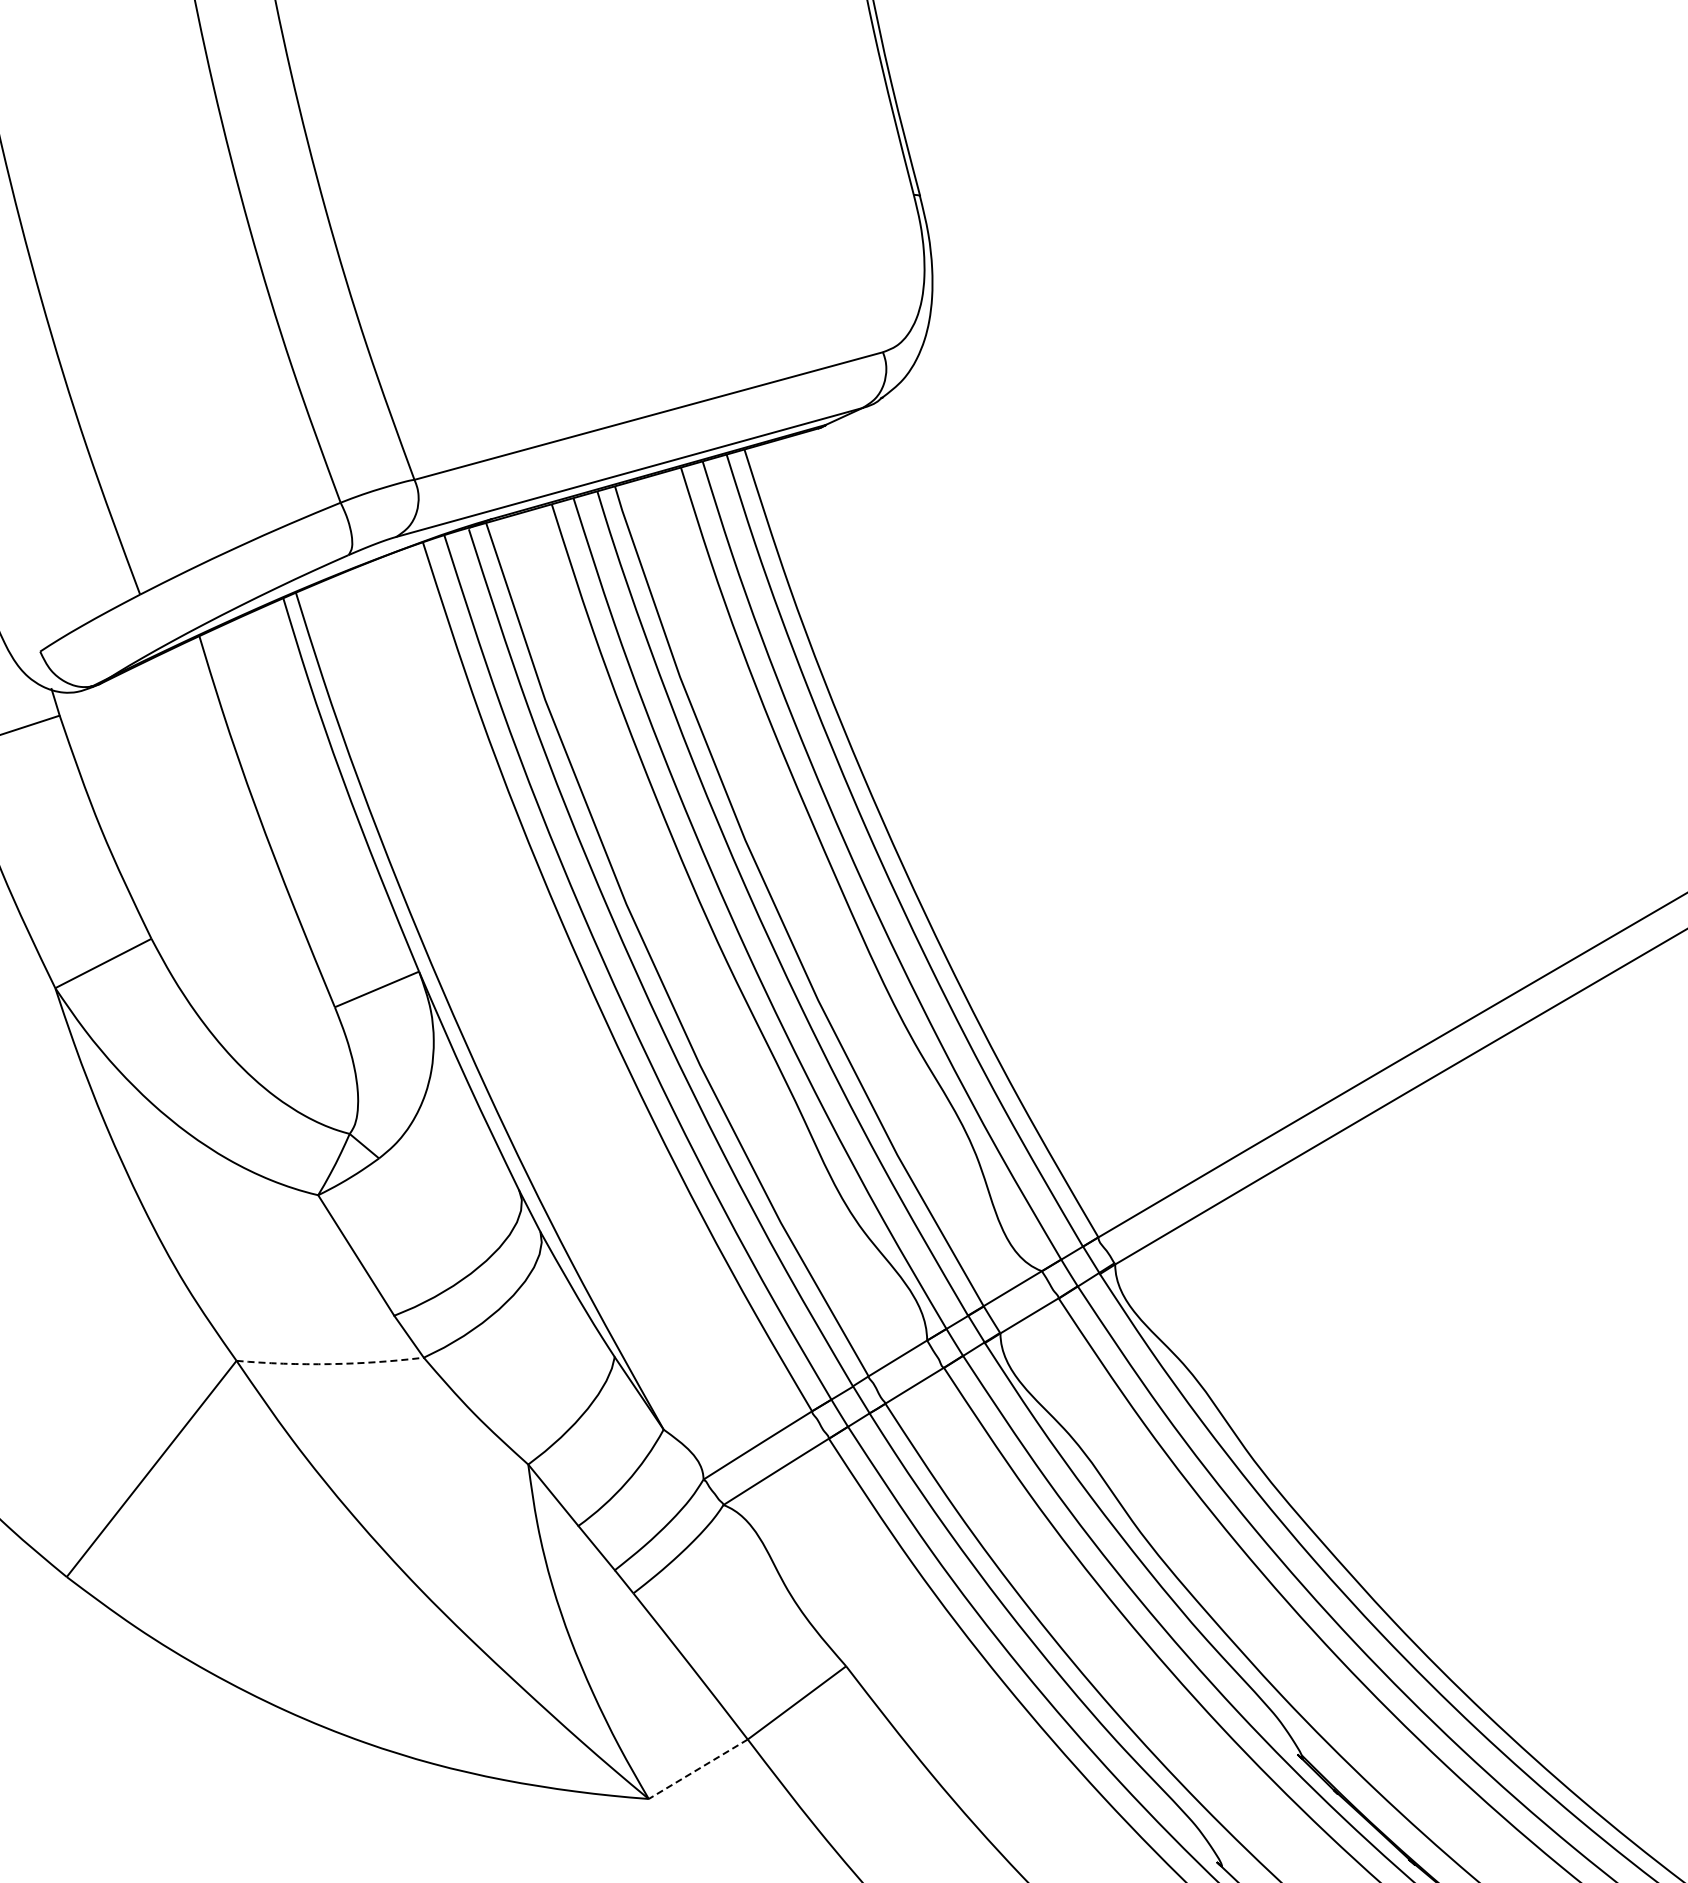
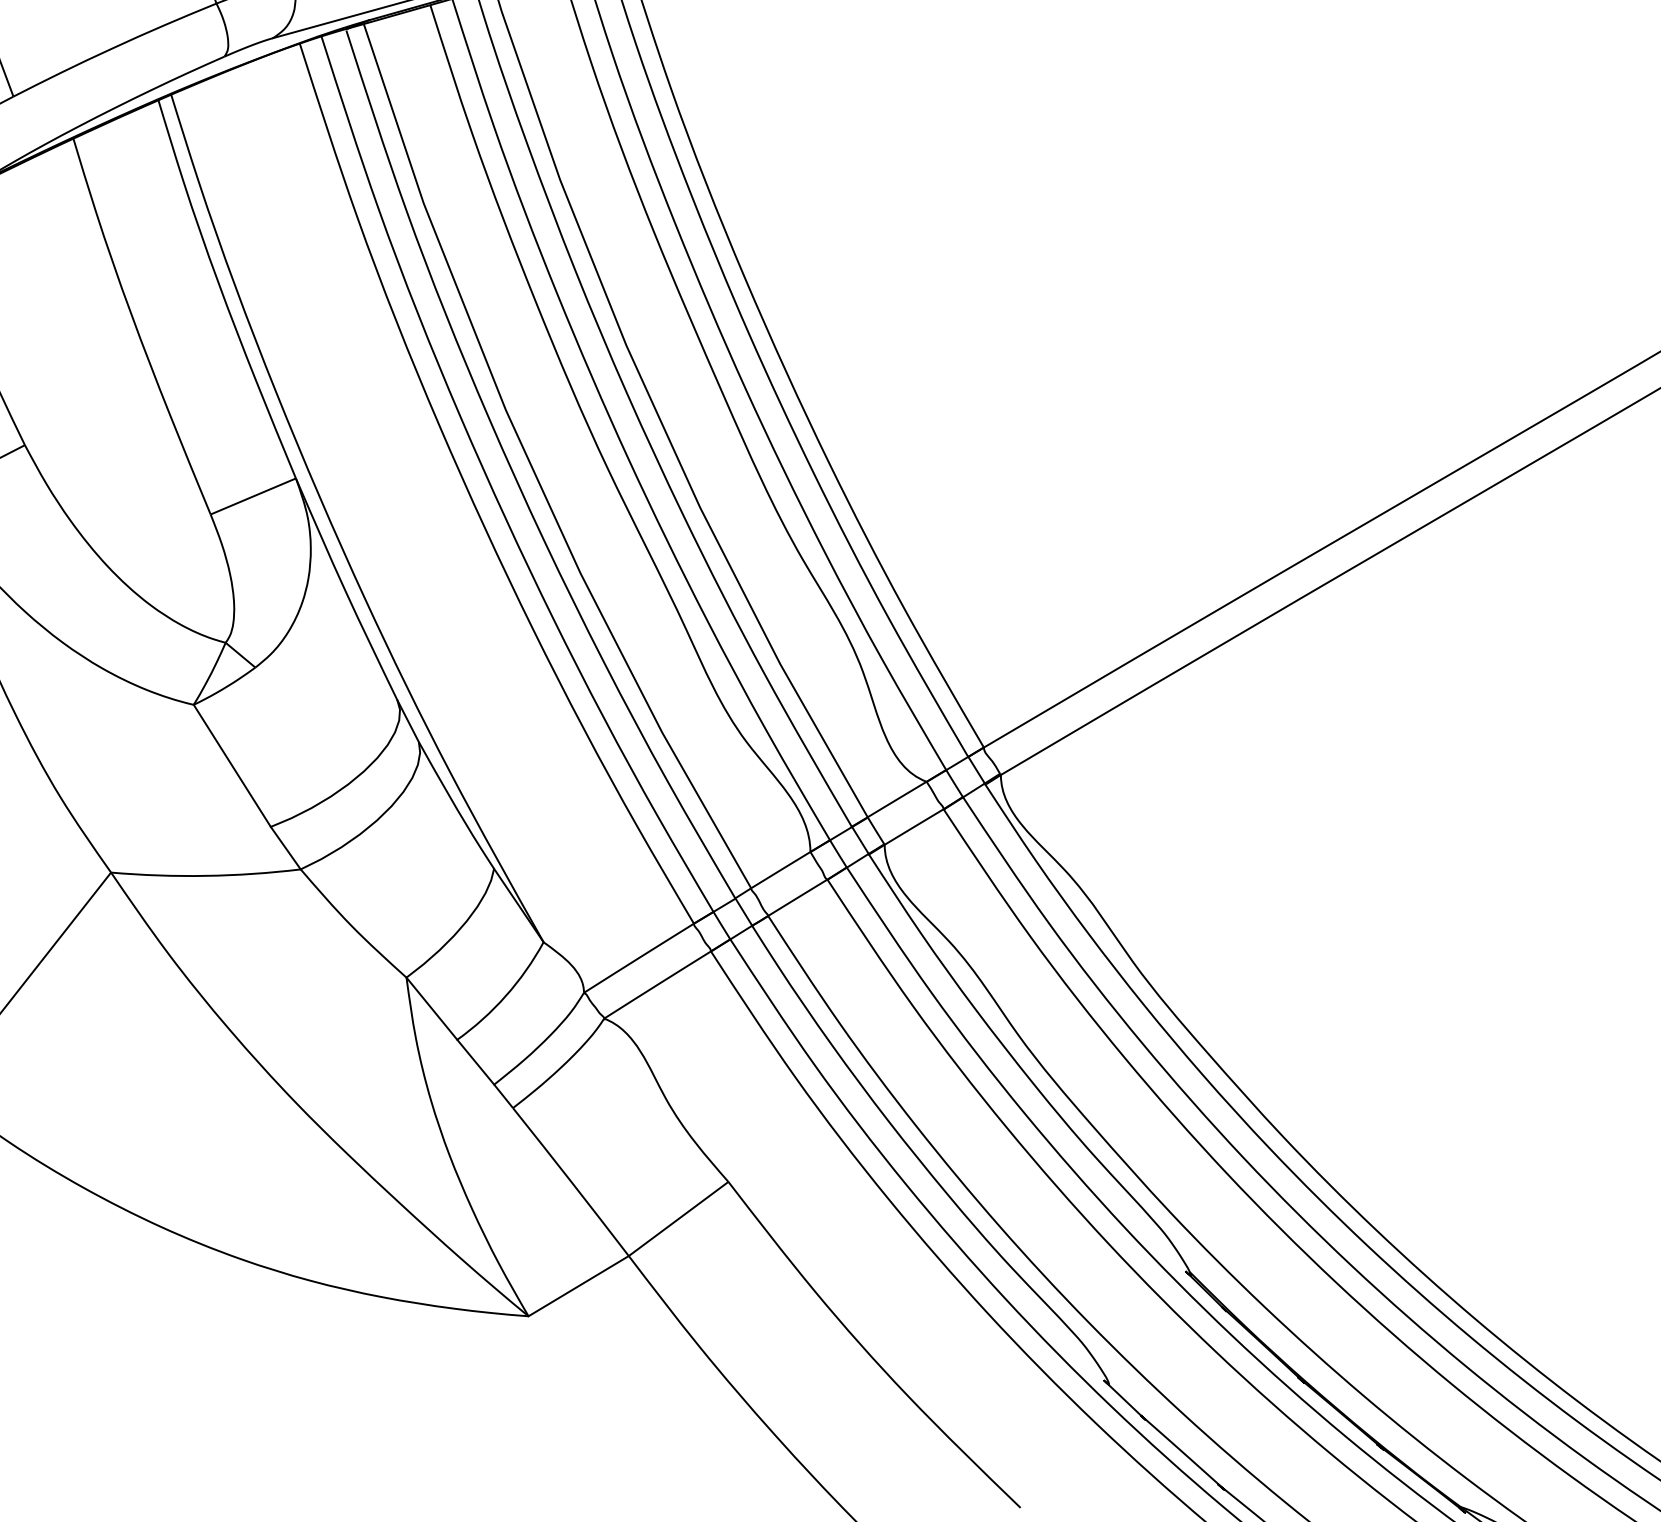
arc: (330, 1364) -> (206, 876), dashed -> solid
line: (698, 1769) -> (578, 1286), dashed -> solid

